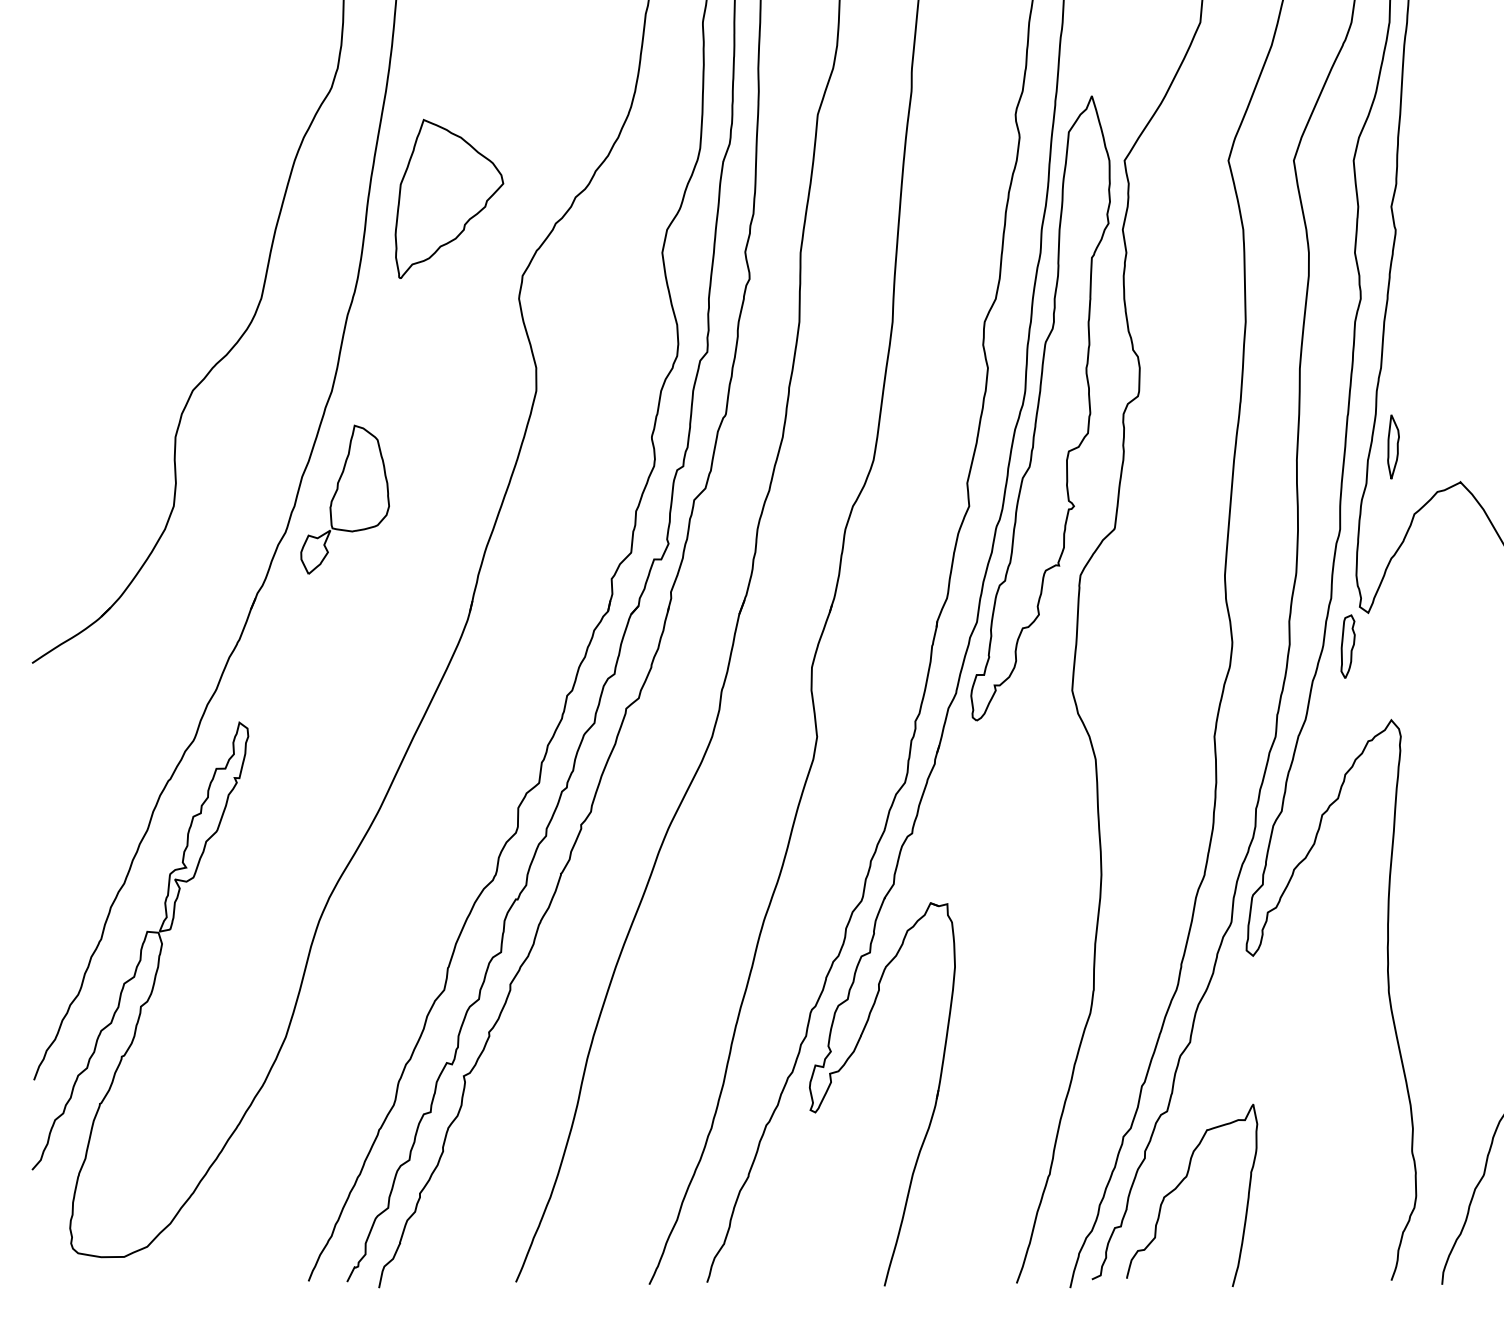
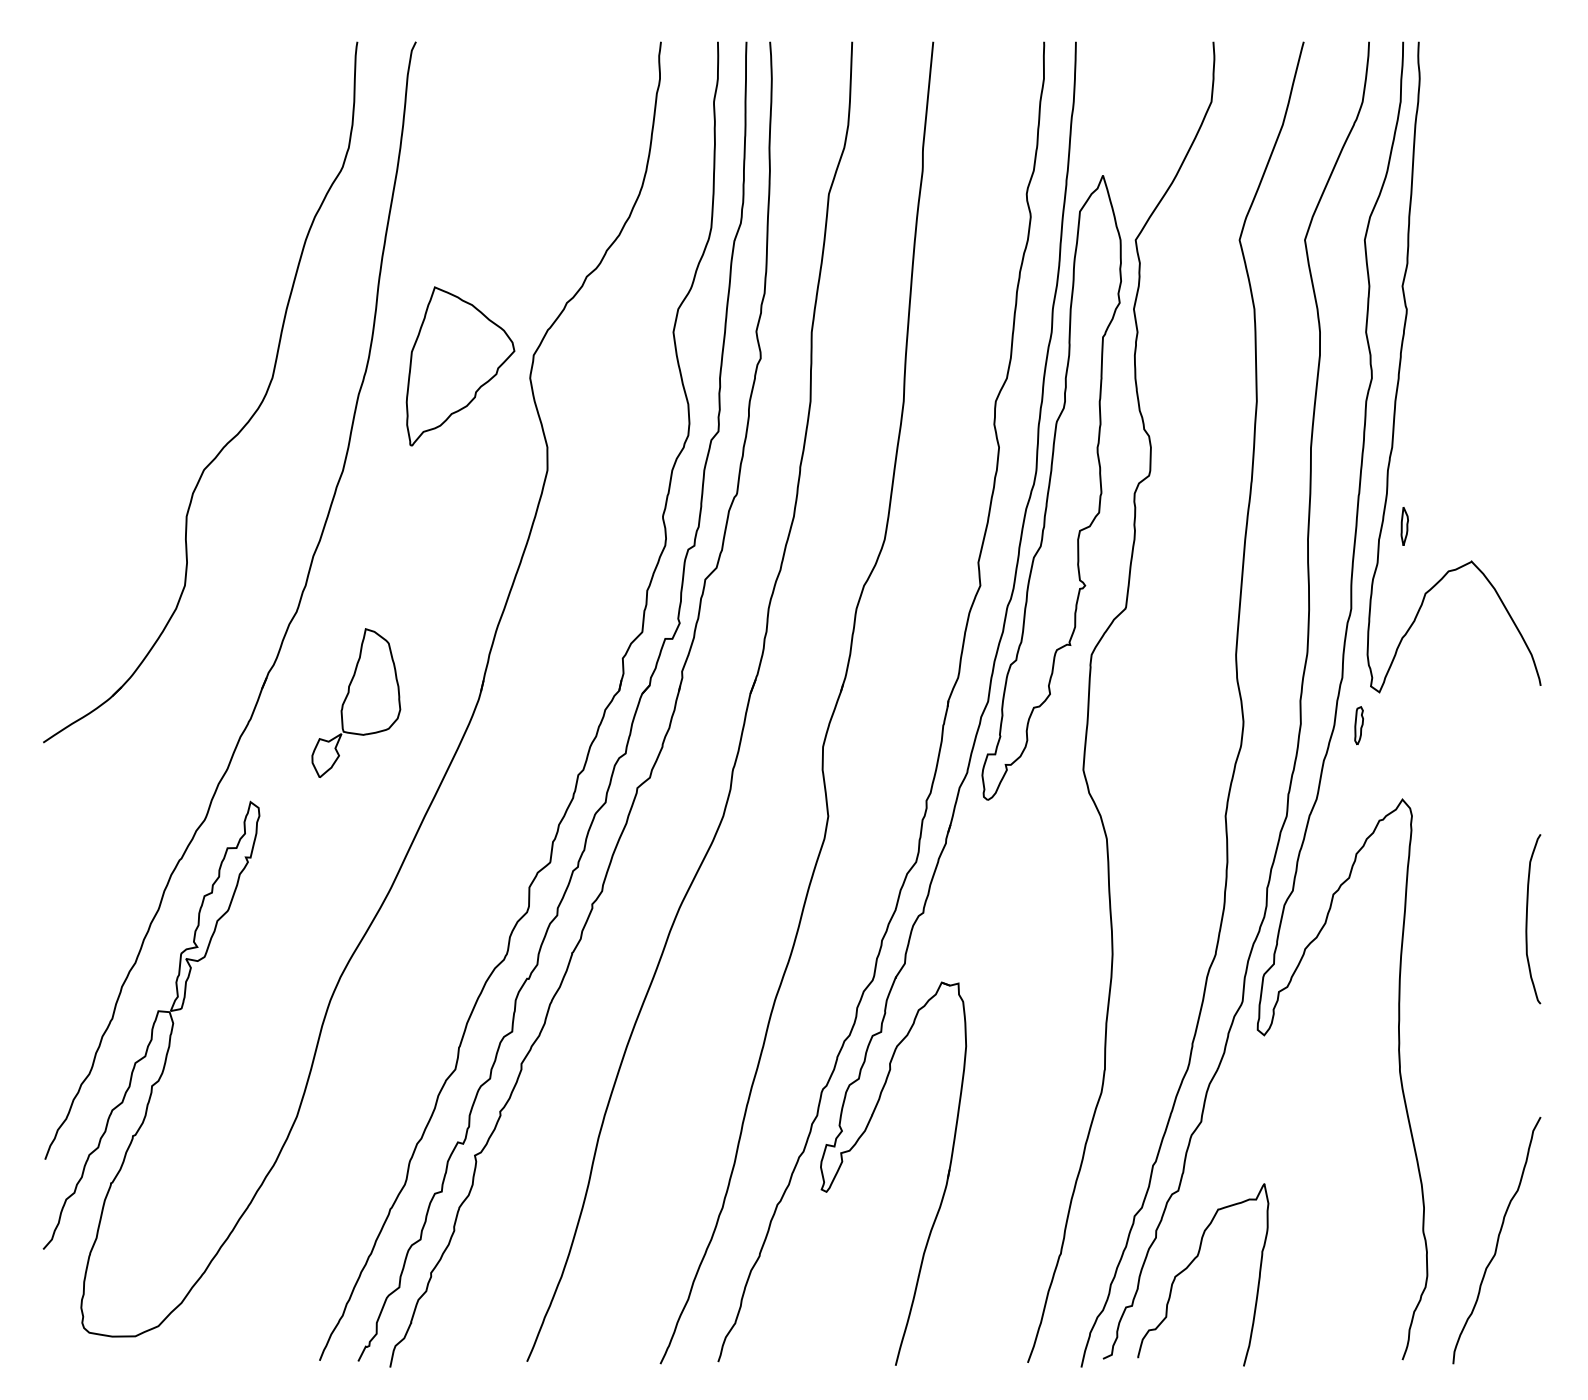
part: (449, 199) -> (460, 366), moved
part: (1393, 447) -> (1404, 526), size x0.6
part: (345, 499) -> (356, 702), moved
part: (1347, 646) -> (1358, 725), size x0.6

